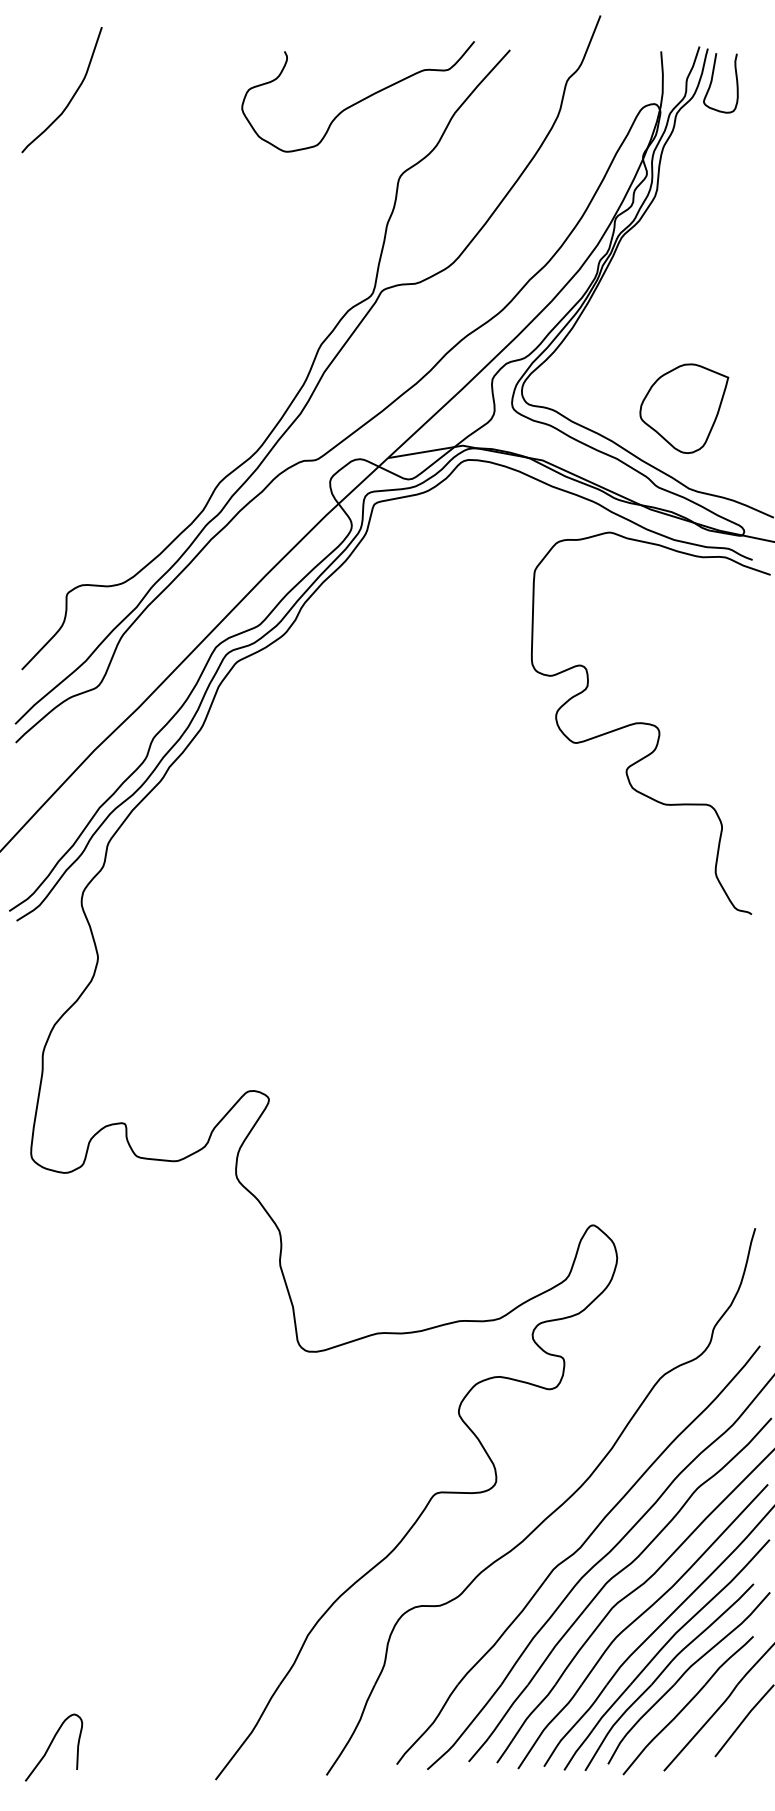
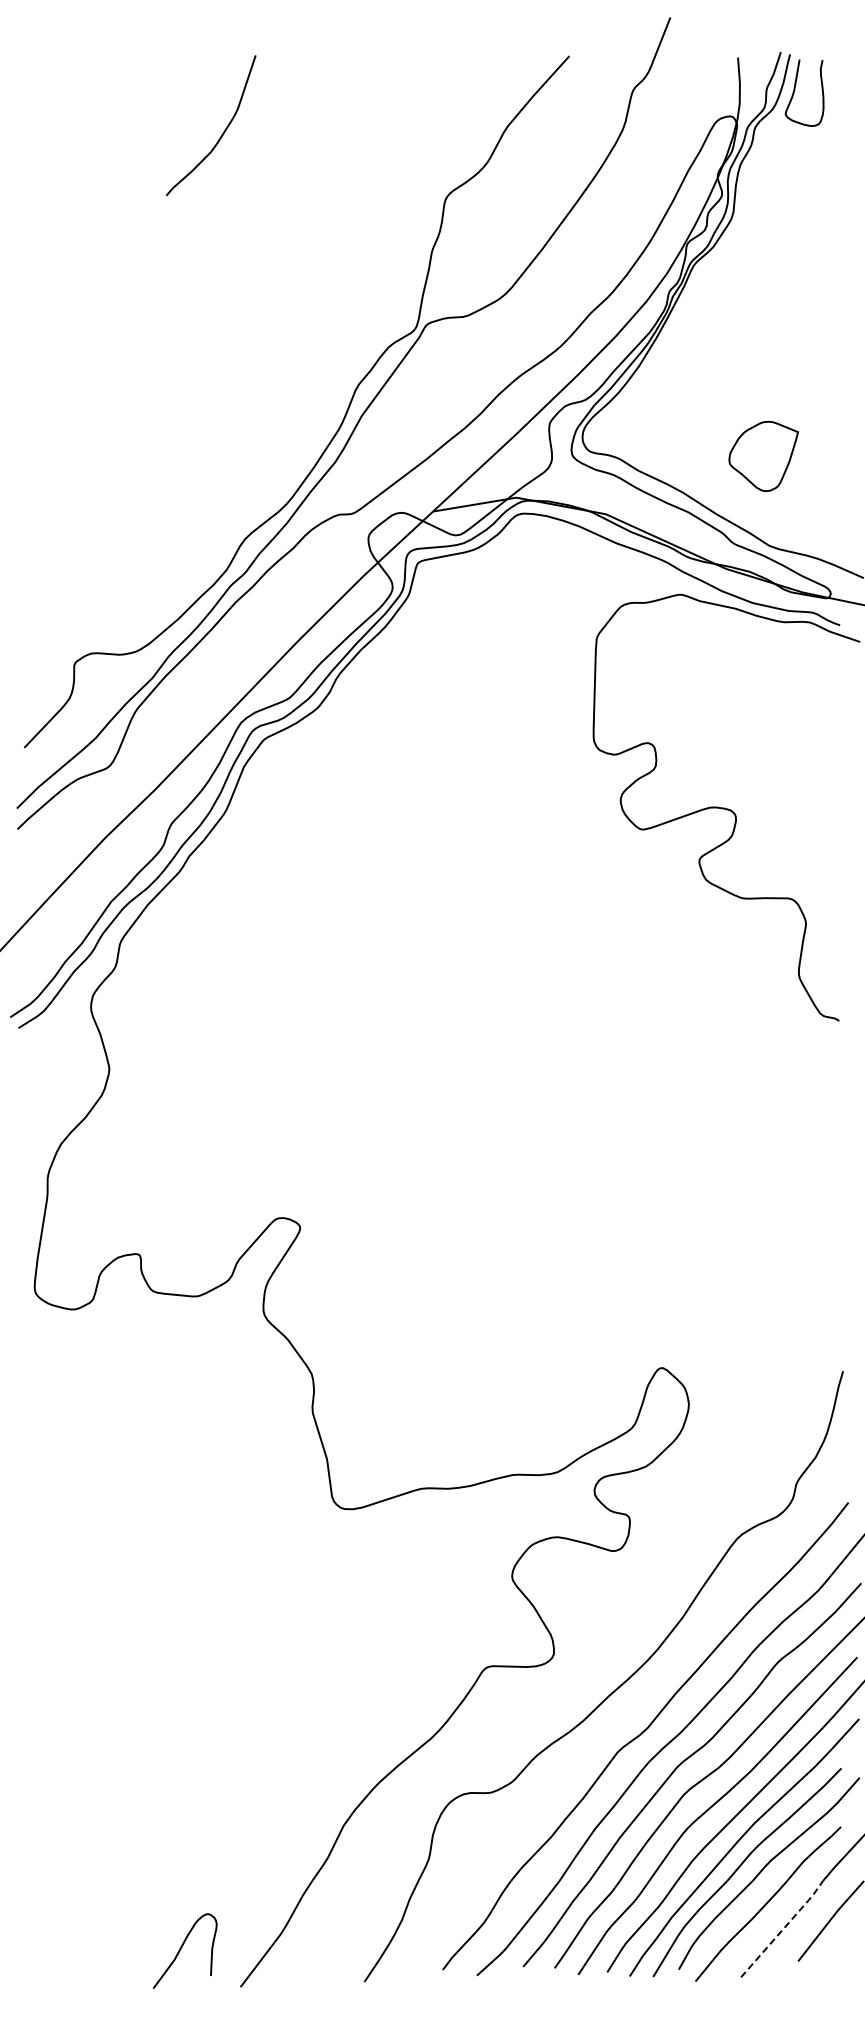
curve: (73, 95) -> (223, 131), moved
curve: (359, 100) -> (401, 112), removed
part: (684, 408) -> (763, 456), size x0.7
line: (701, 1727) -> (783, 1928), solid -> dashed
curve: (50, 1746) -> (181, 1949), moved

